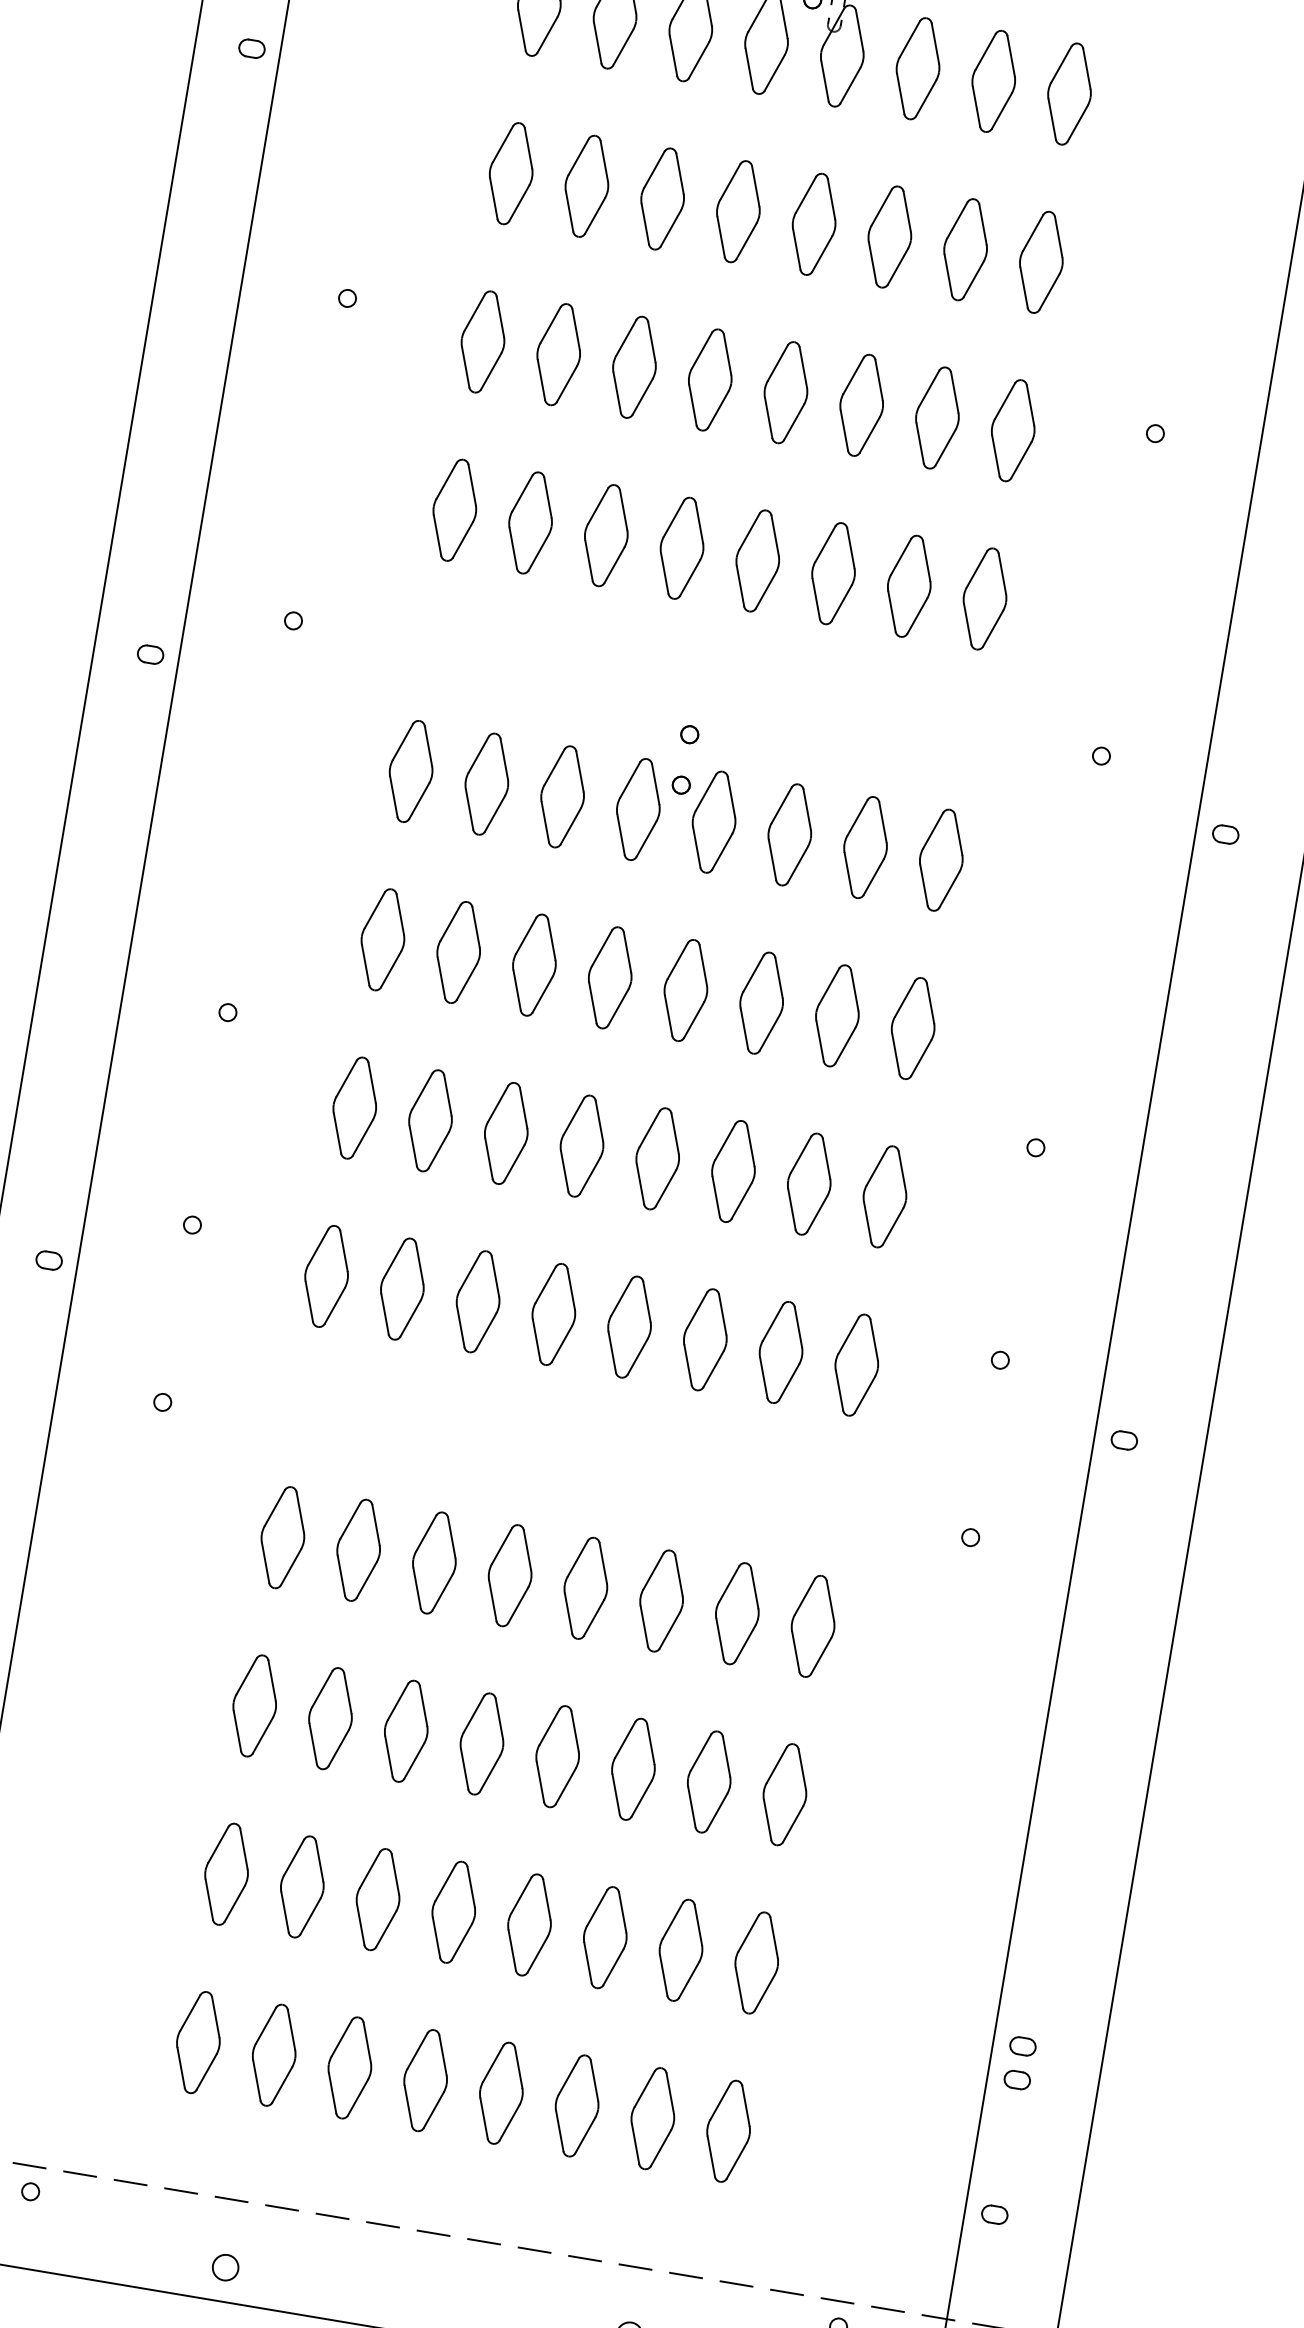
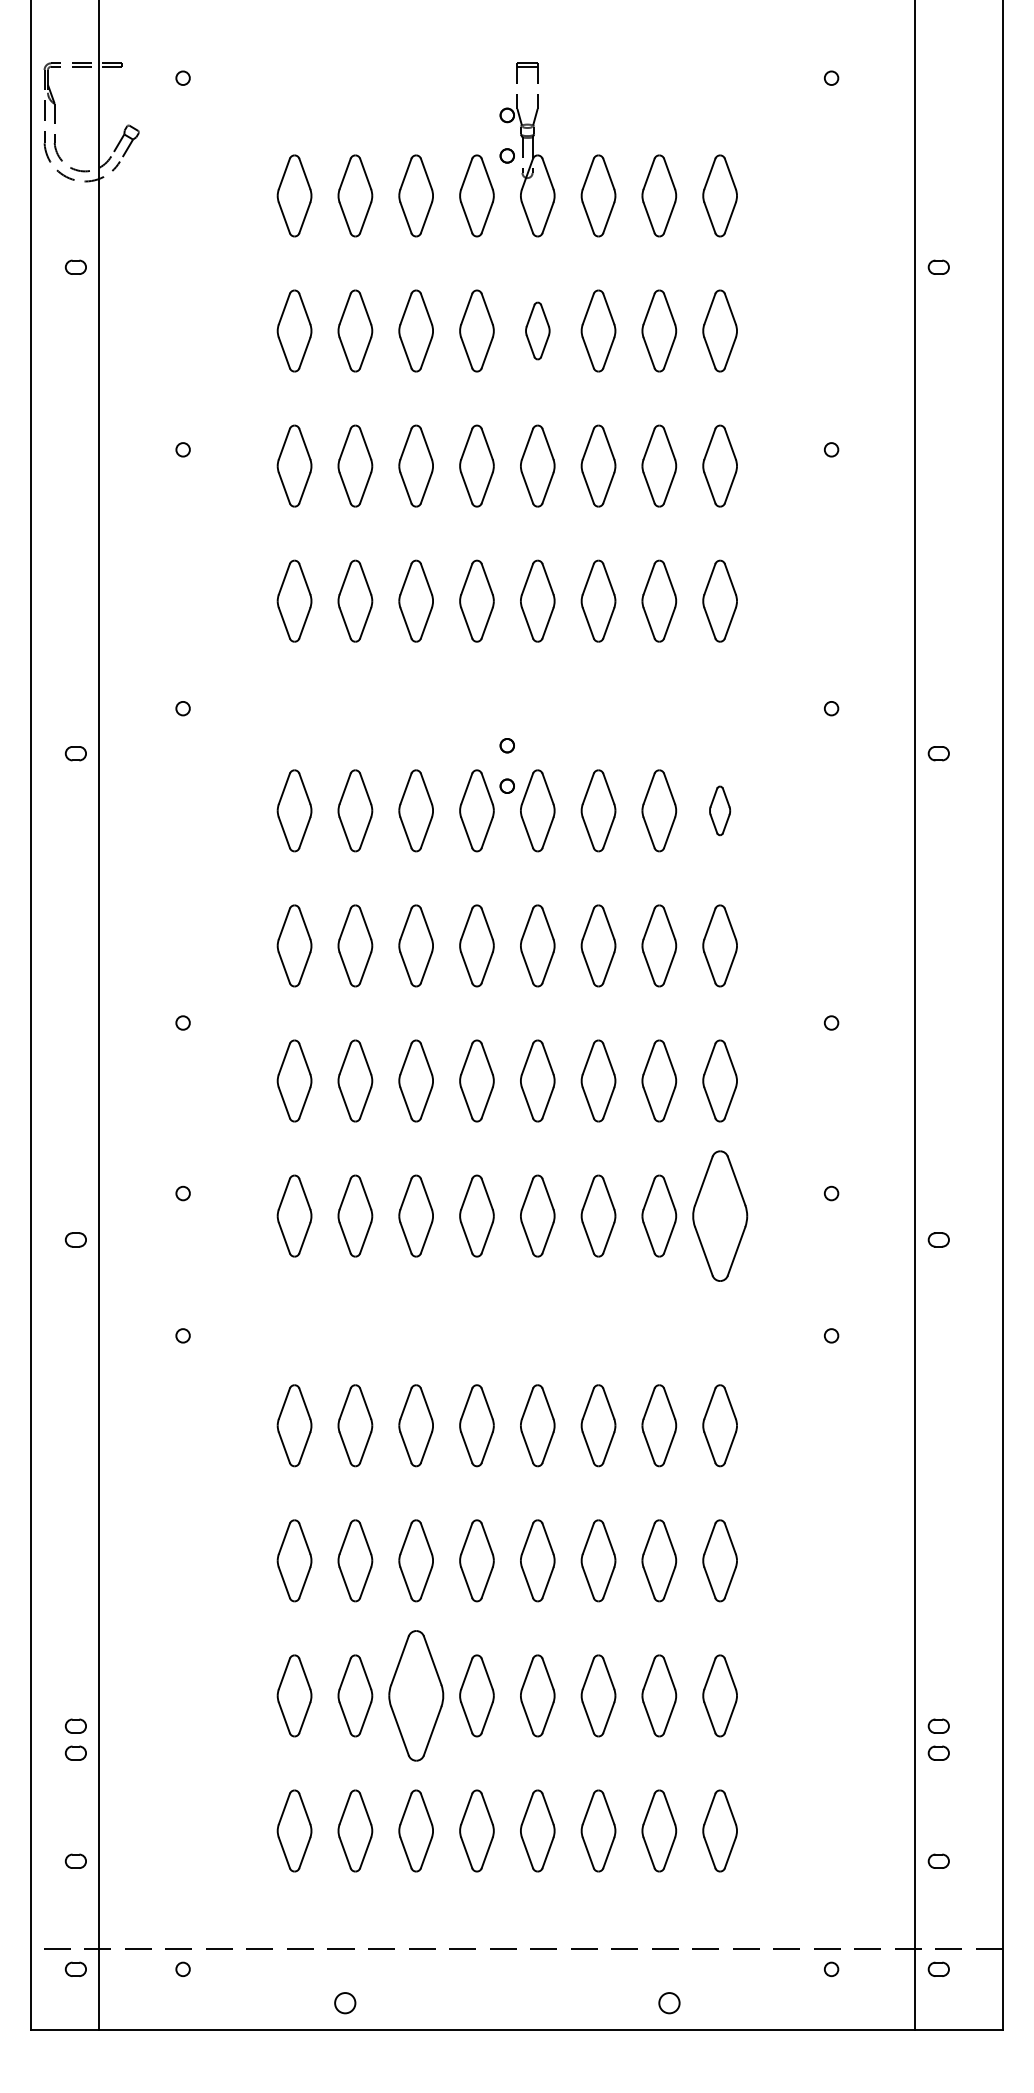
part: (813, 223) -> (537, 330), size x0.7
part: (940, 859) -> (719, 810), size x0.6
part: (856, 1364) -> (719, 1215), size x1.6
part: (377, 1898) -> (415, 1695), size x1.6

